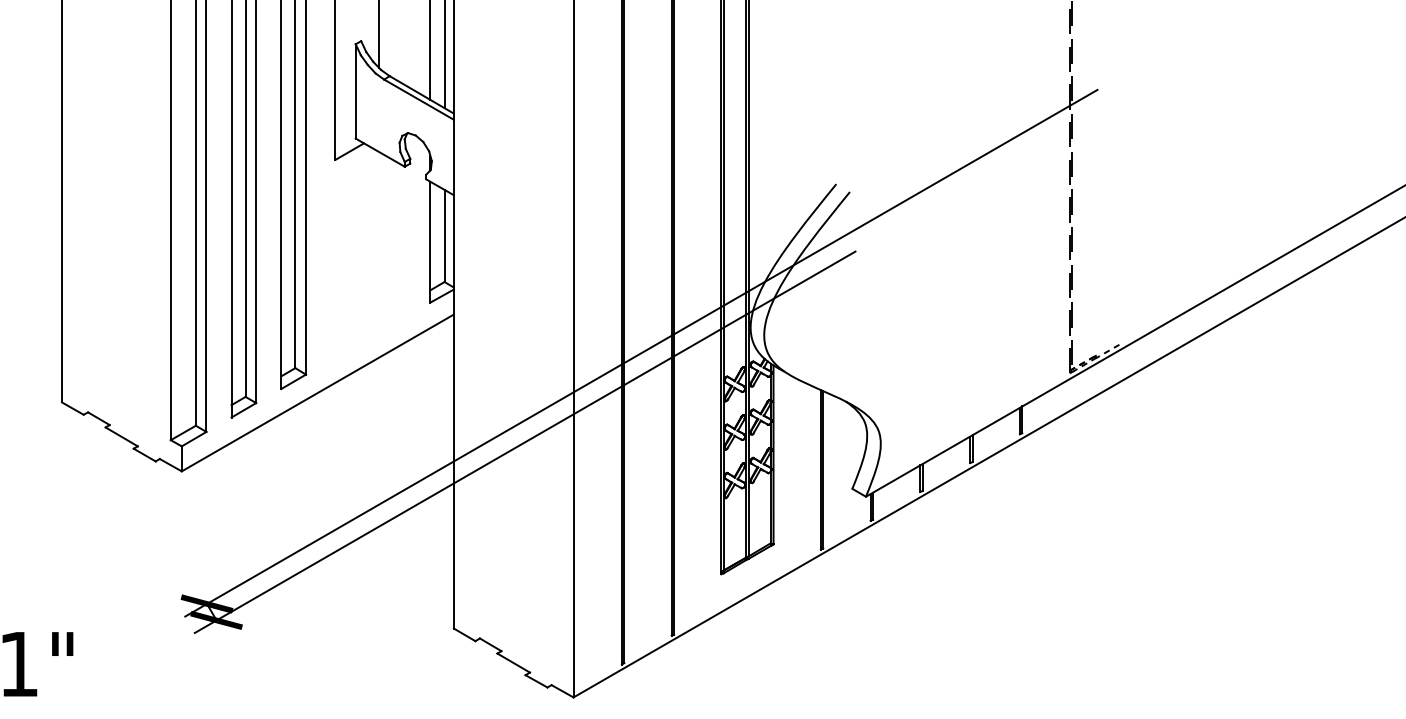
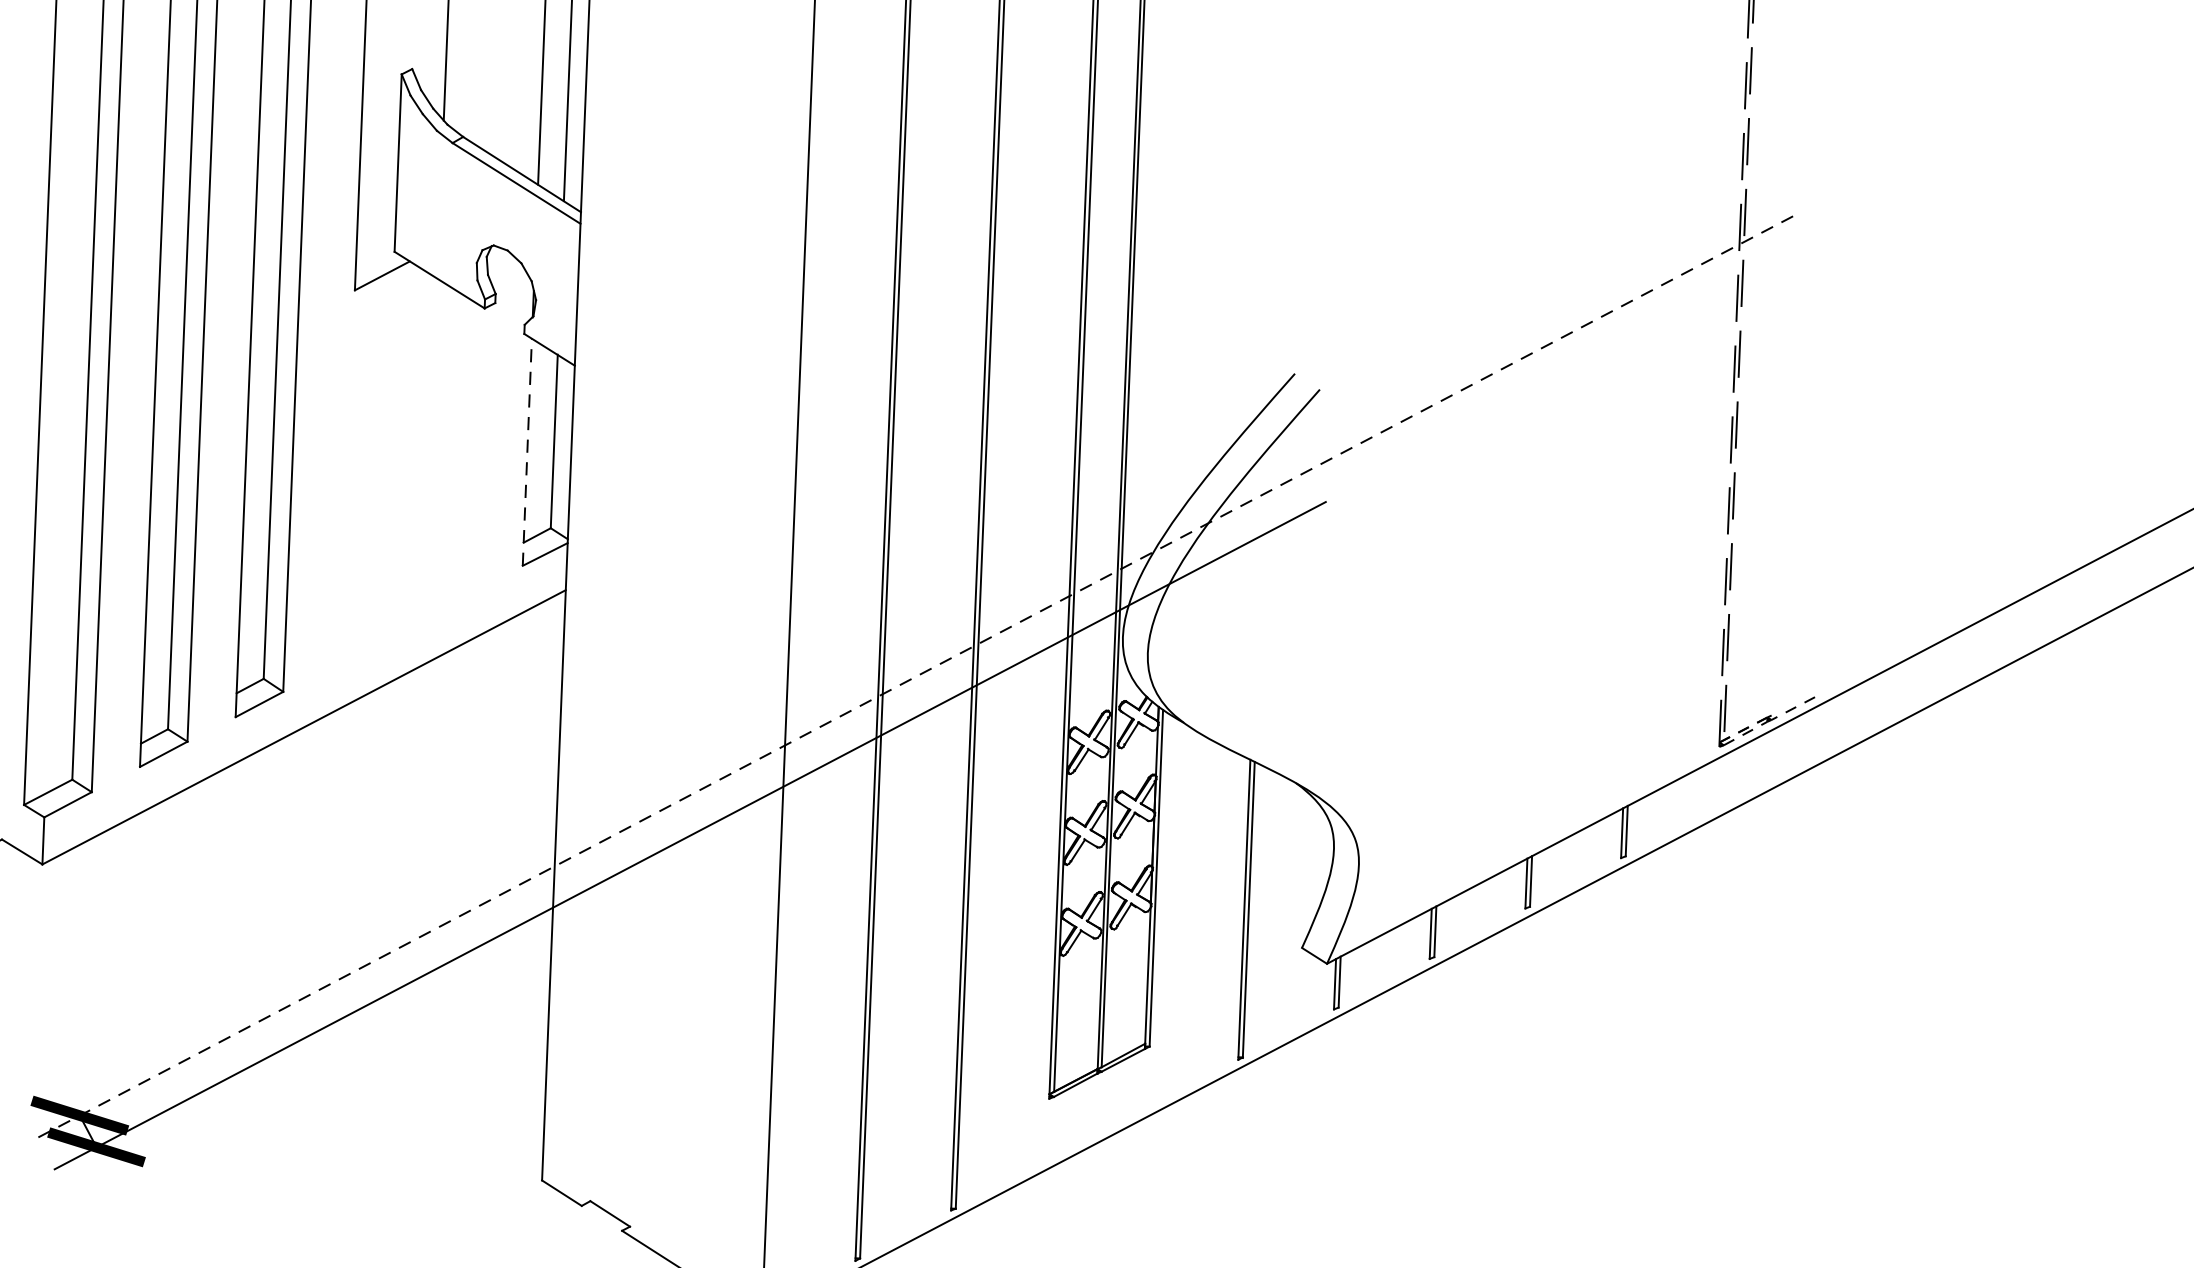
line: (430, 241) -> (527, 450), solid -> dashed
line: (641, 353) -> (915, 677), solid -> dashed

